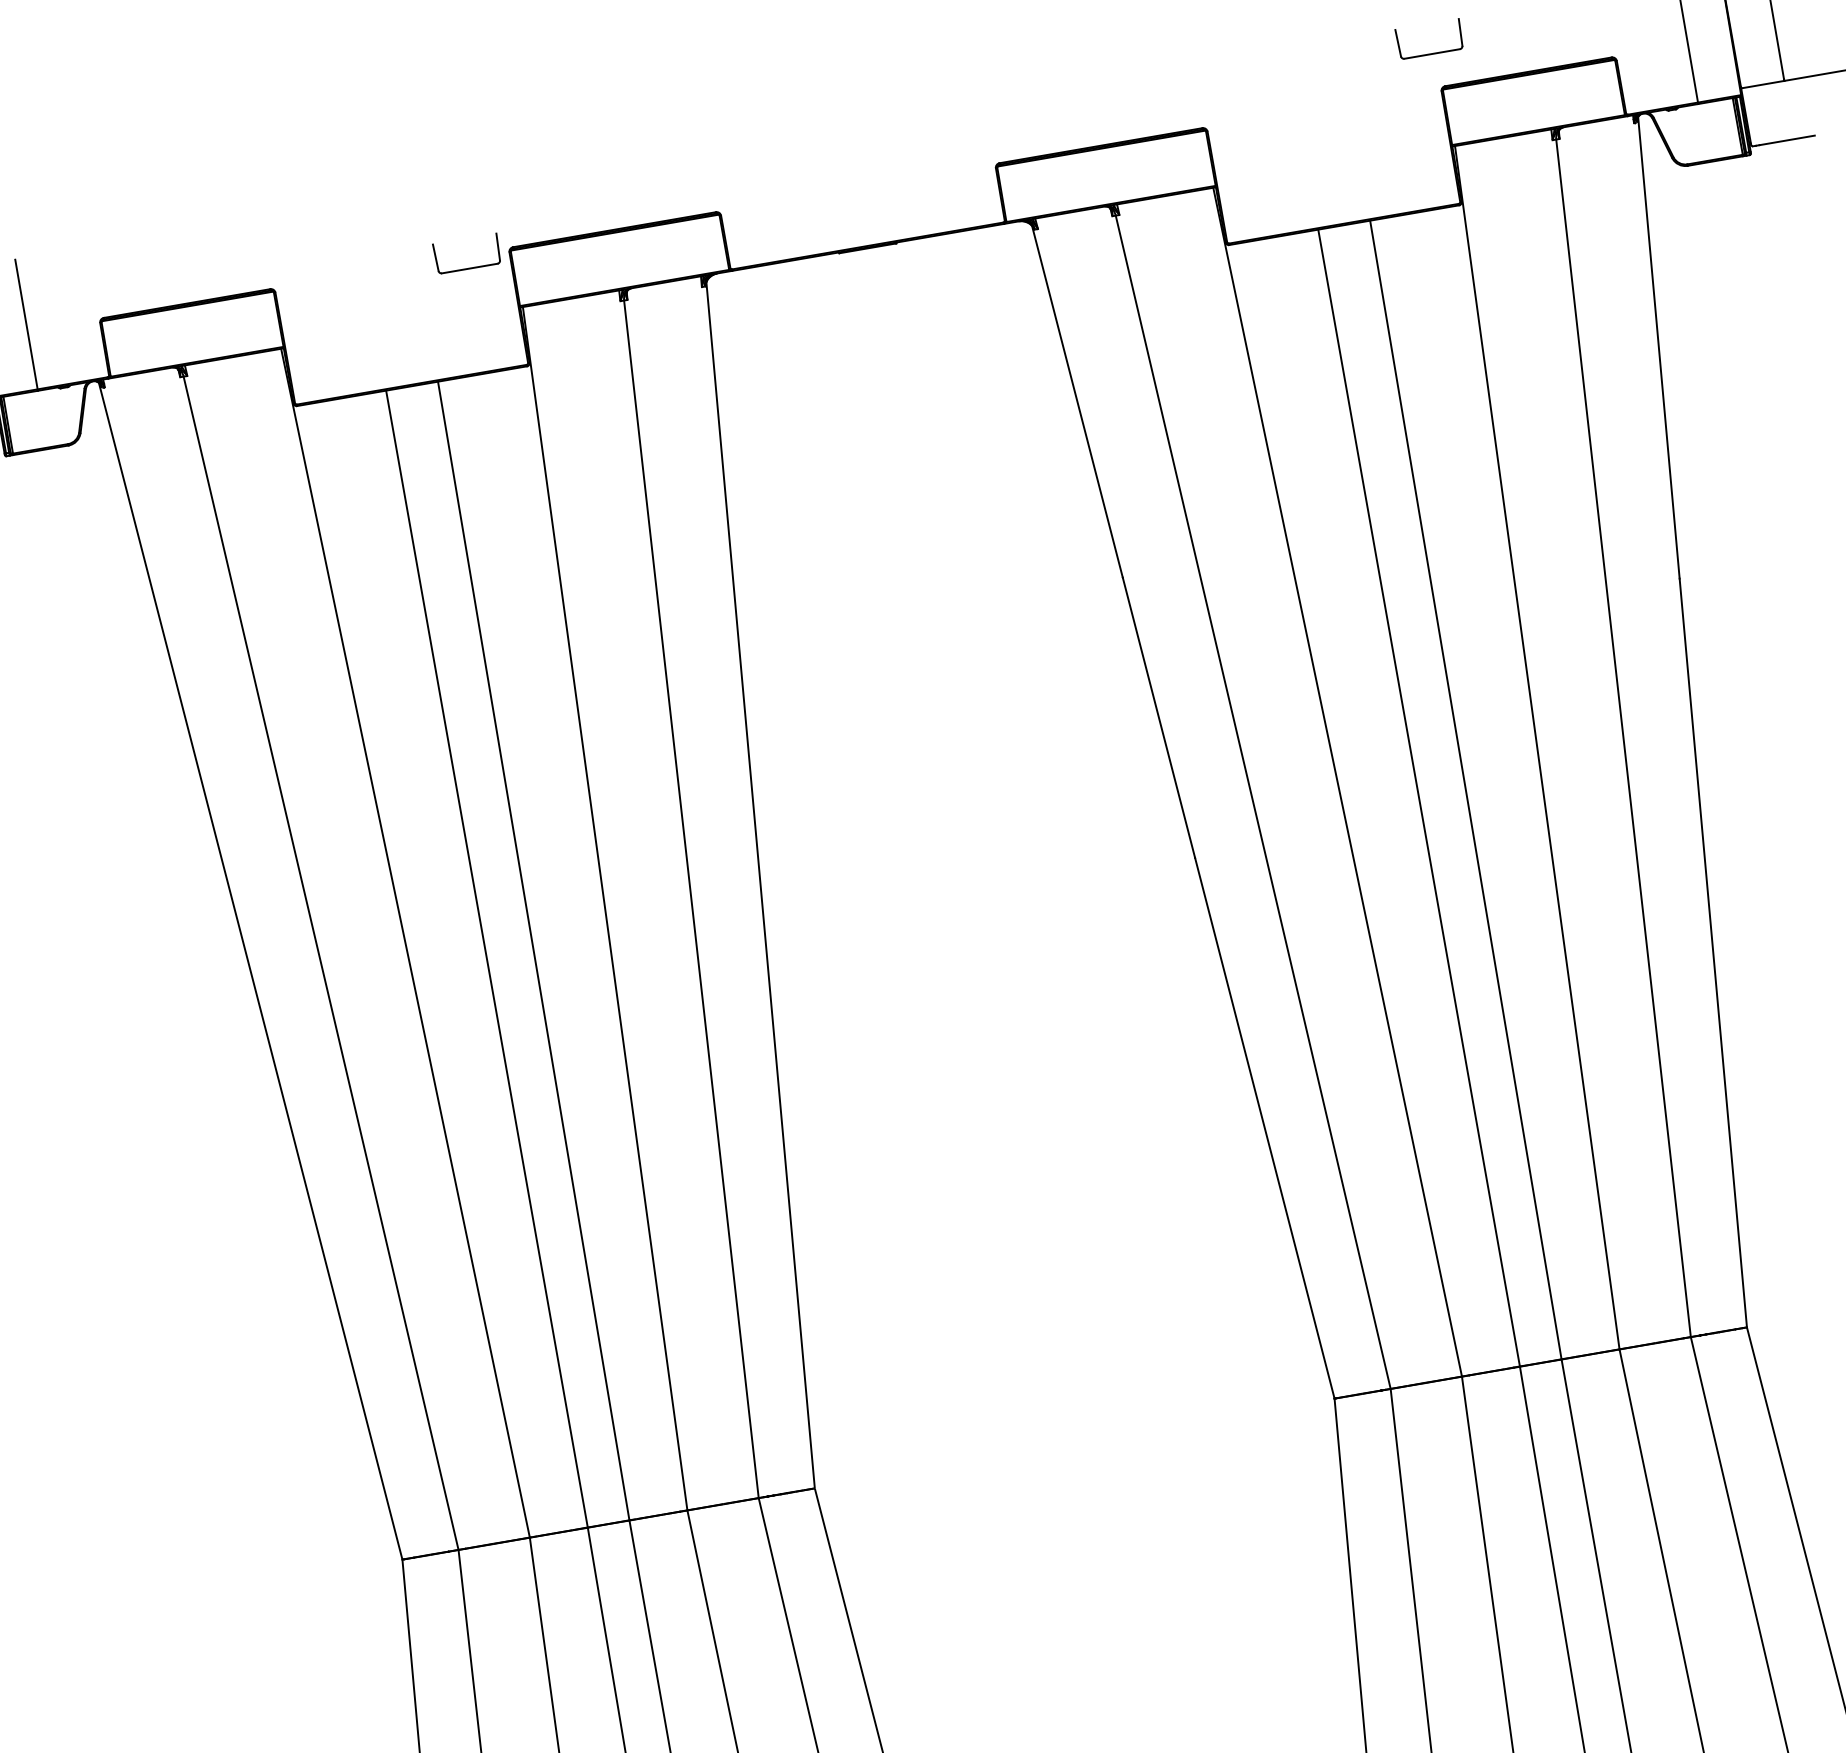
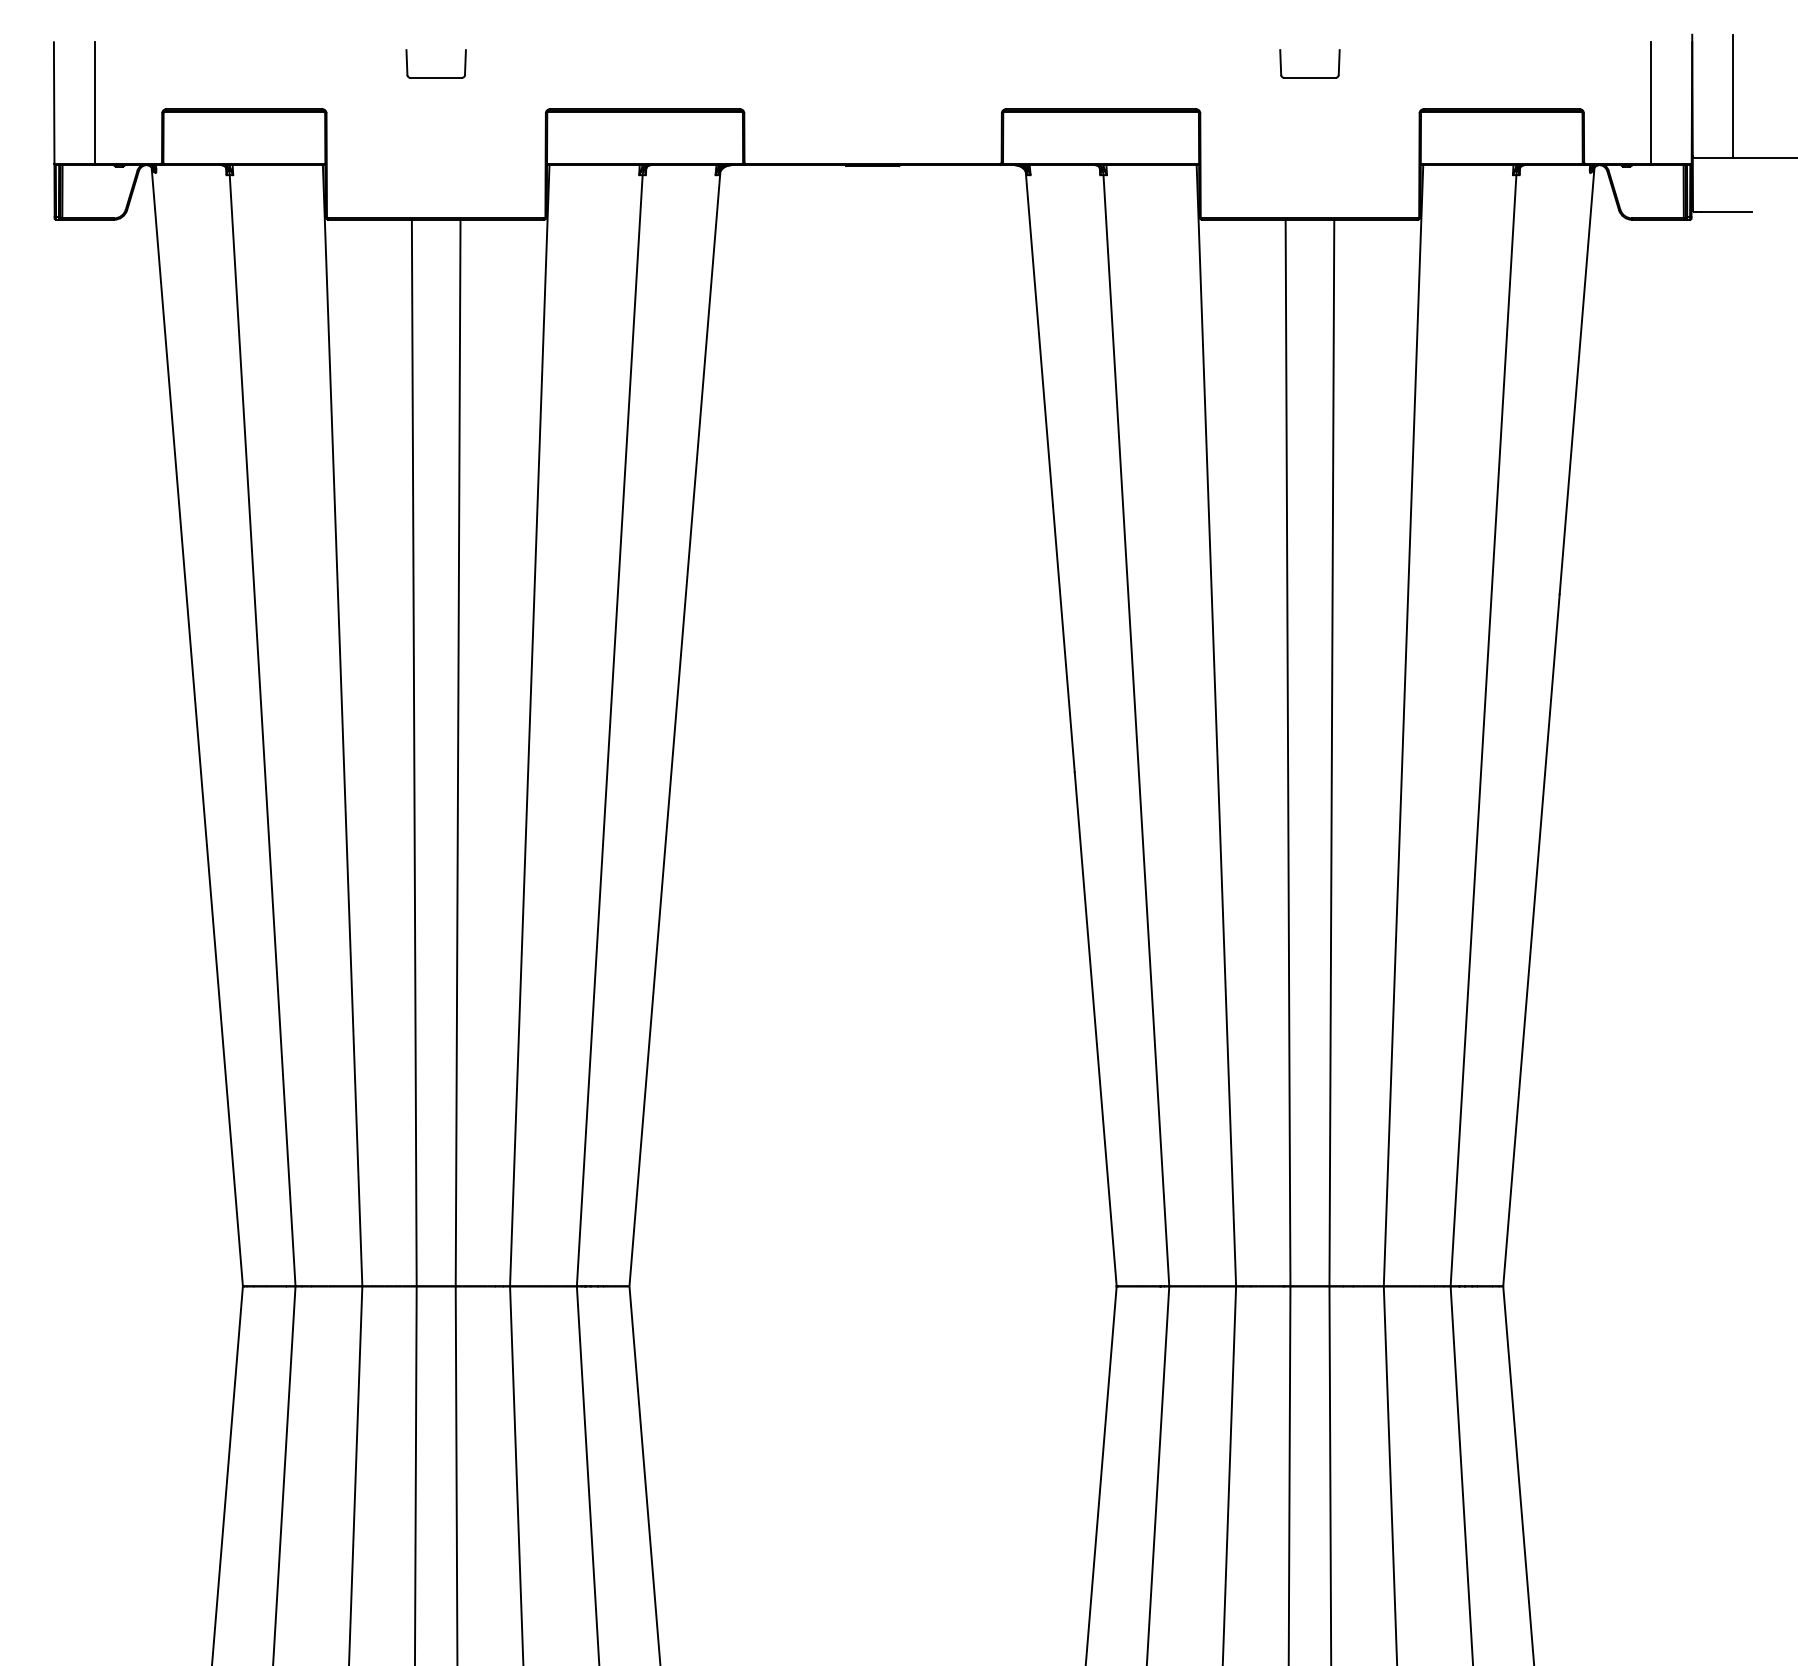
part: (1431, 53) -> (1309, 77), moved
part: (468, 268) -> (435, 77), moved

